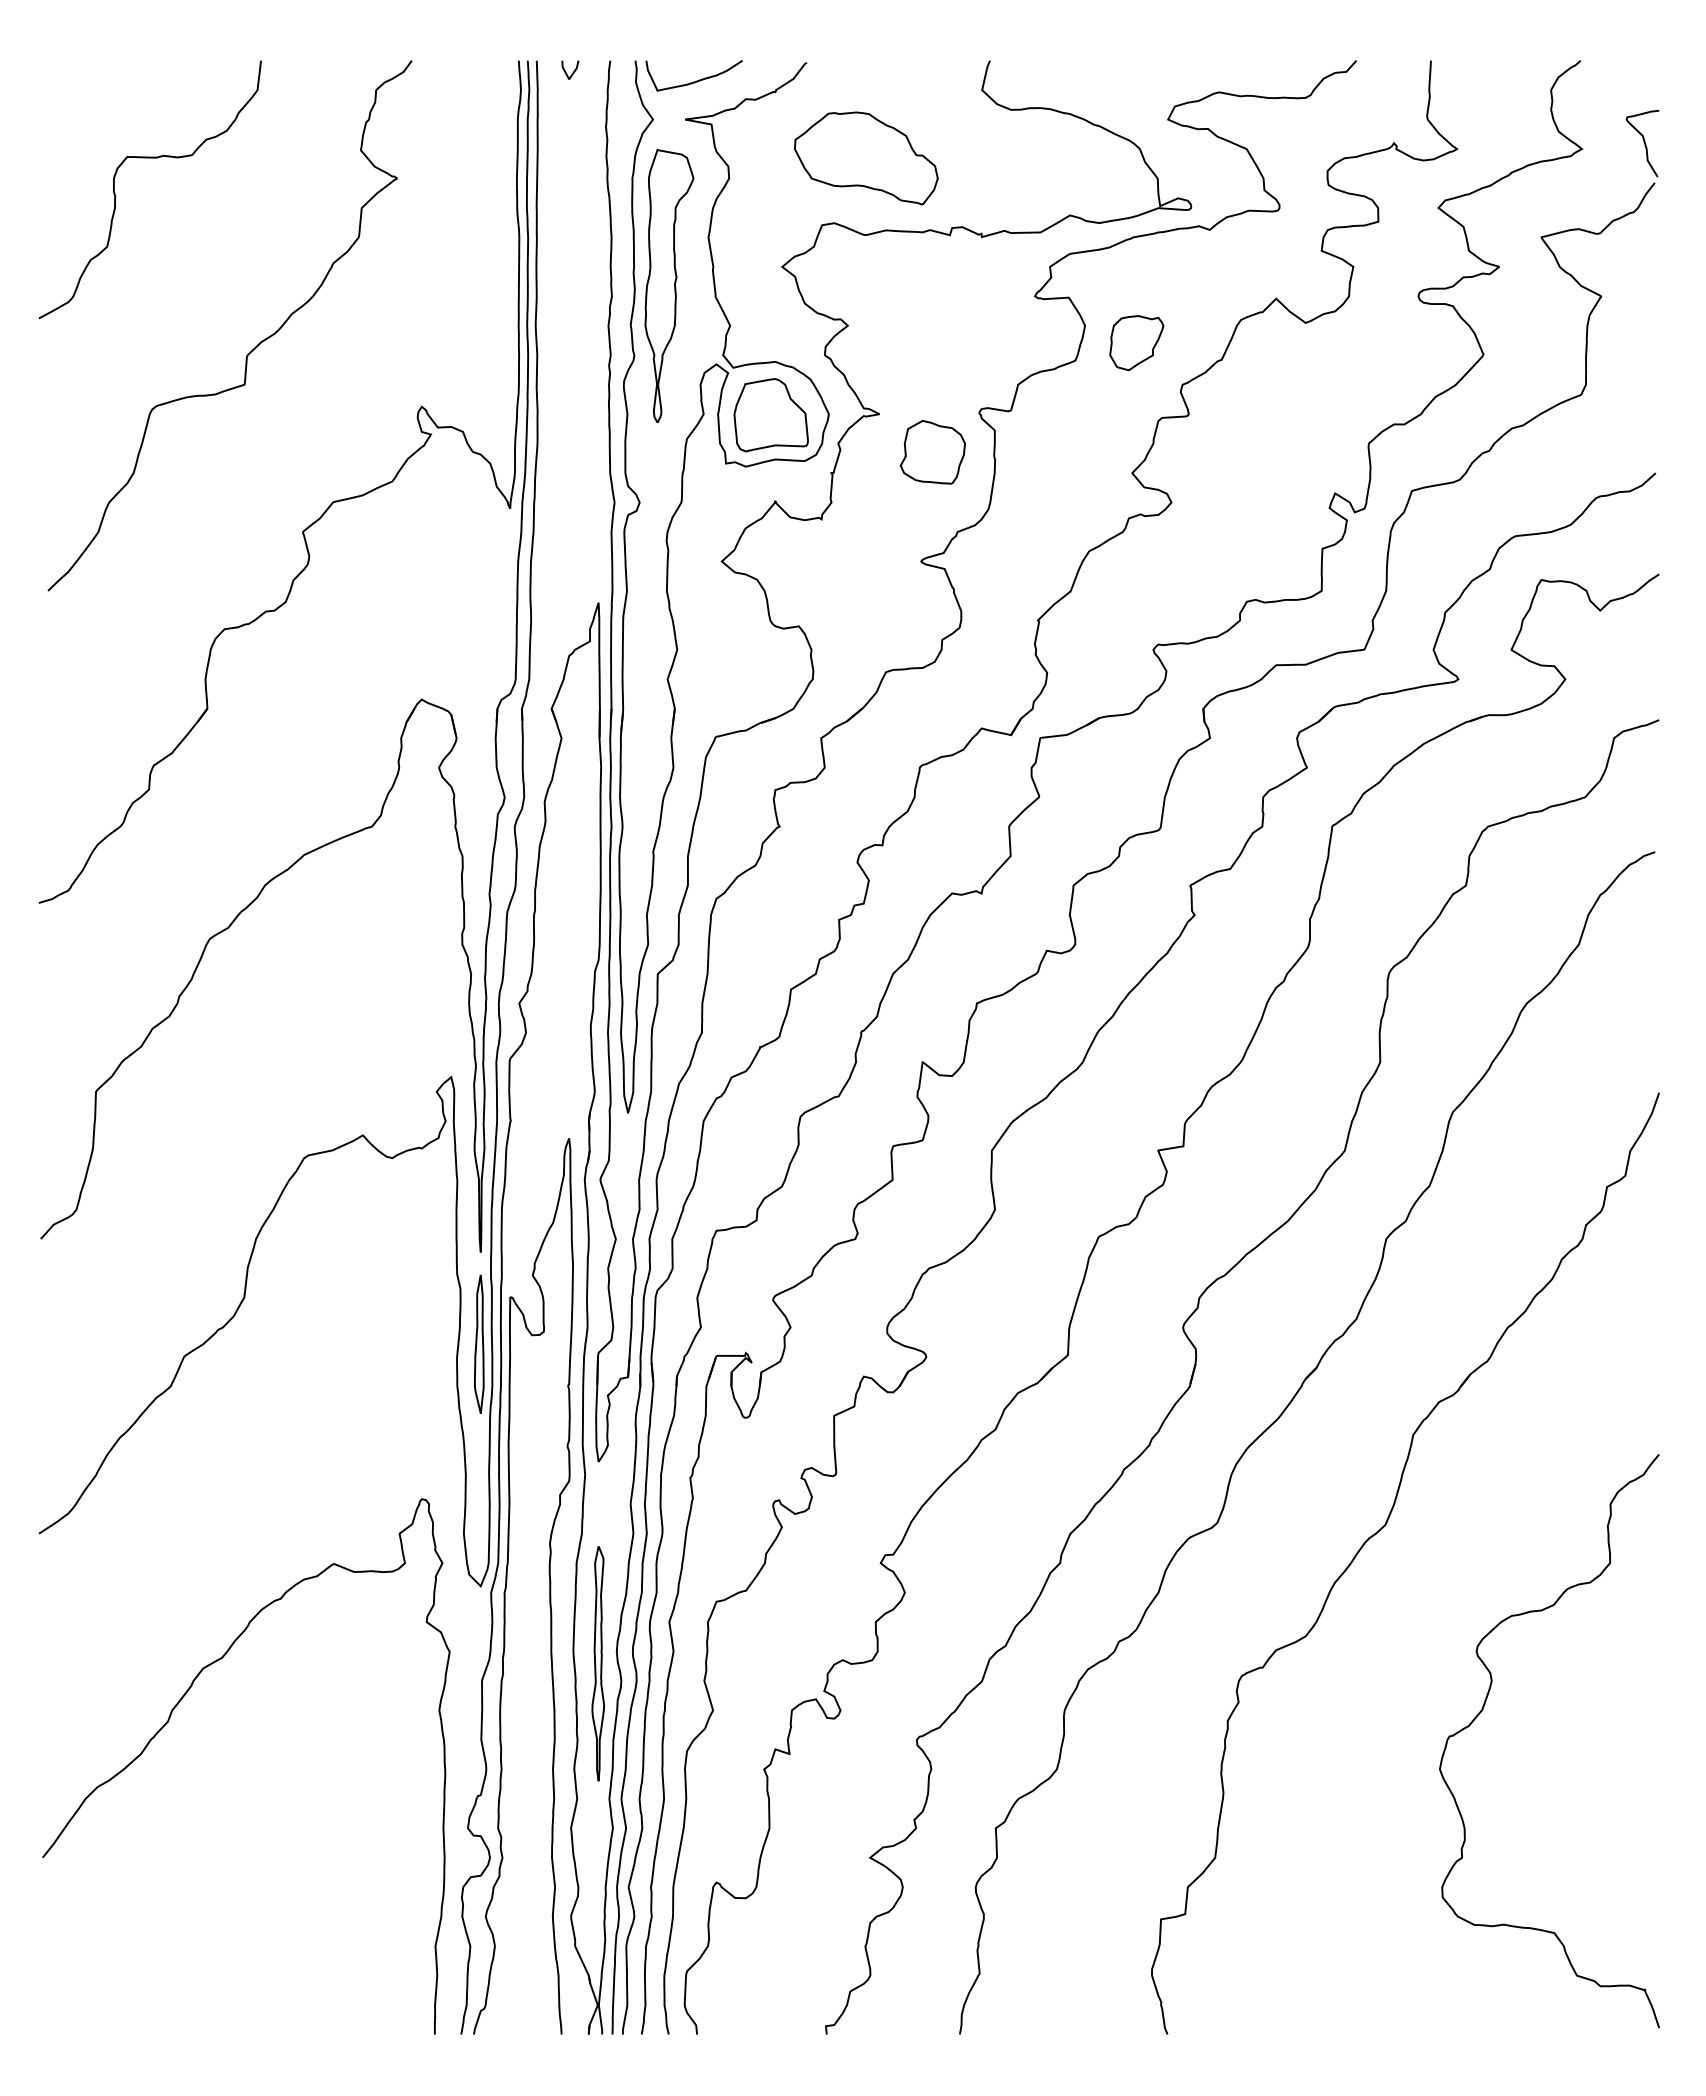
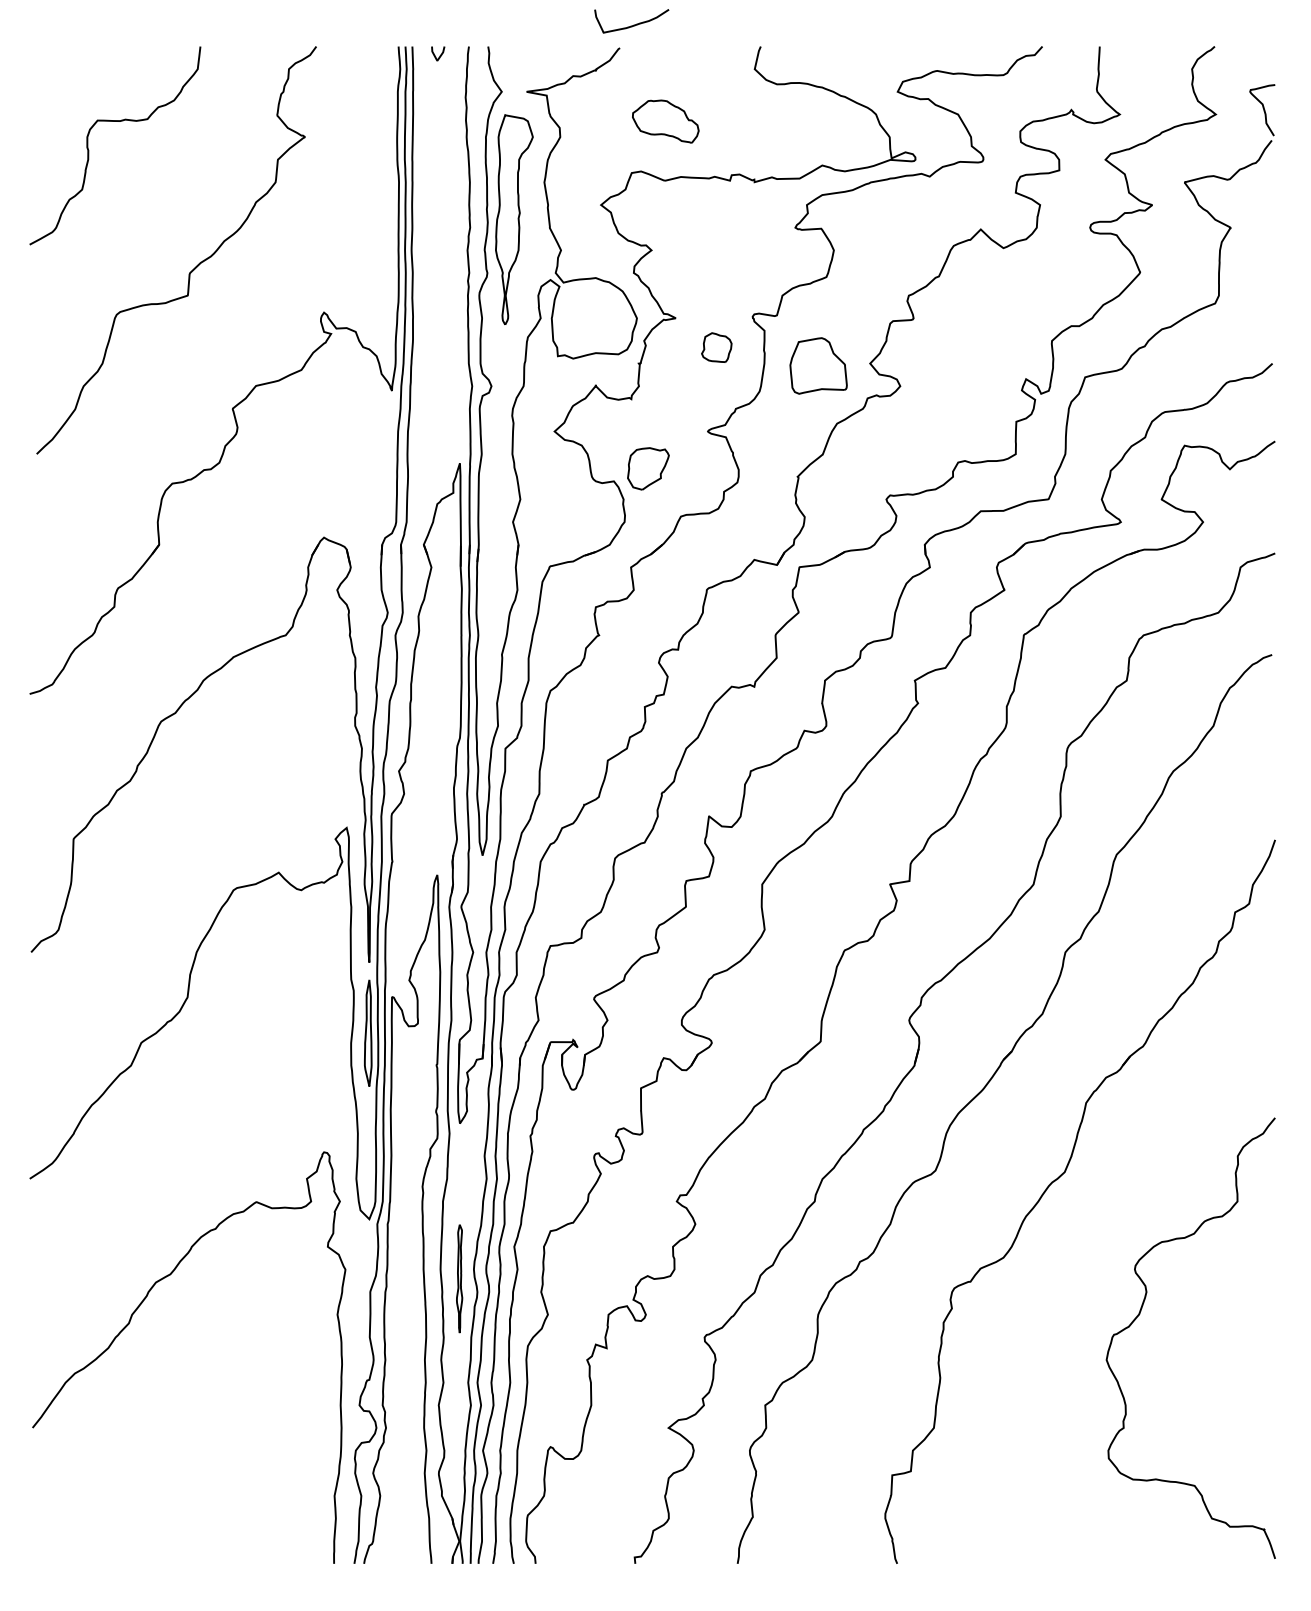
curve: (696, 80) -> (633, 24), moved
part: (866, 158) -> (665, 121), size x0.6
part: (1136, 343) -> (648, 469), moved
part: (770, 415) -> (818, 366), moved
part: (932, 452) -> (716, 347), size x0.6
part: (597, 1663) -> (459, 1278), size x0.6

